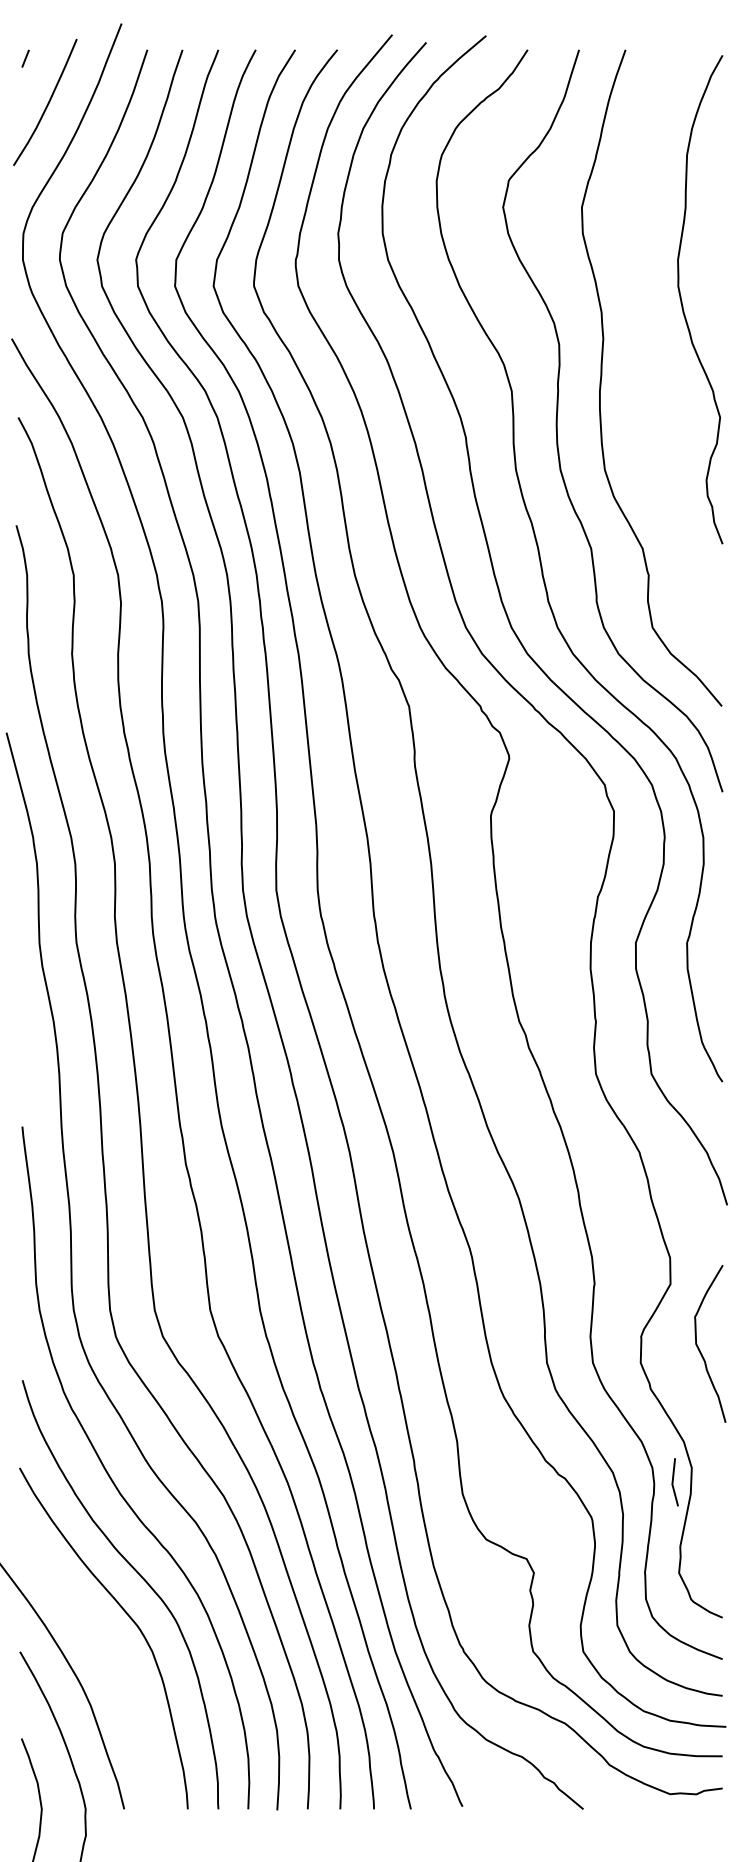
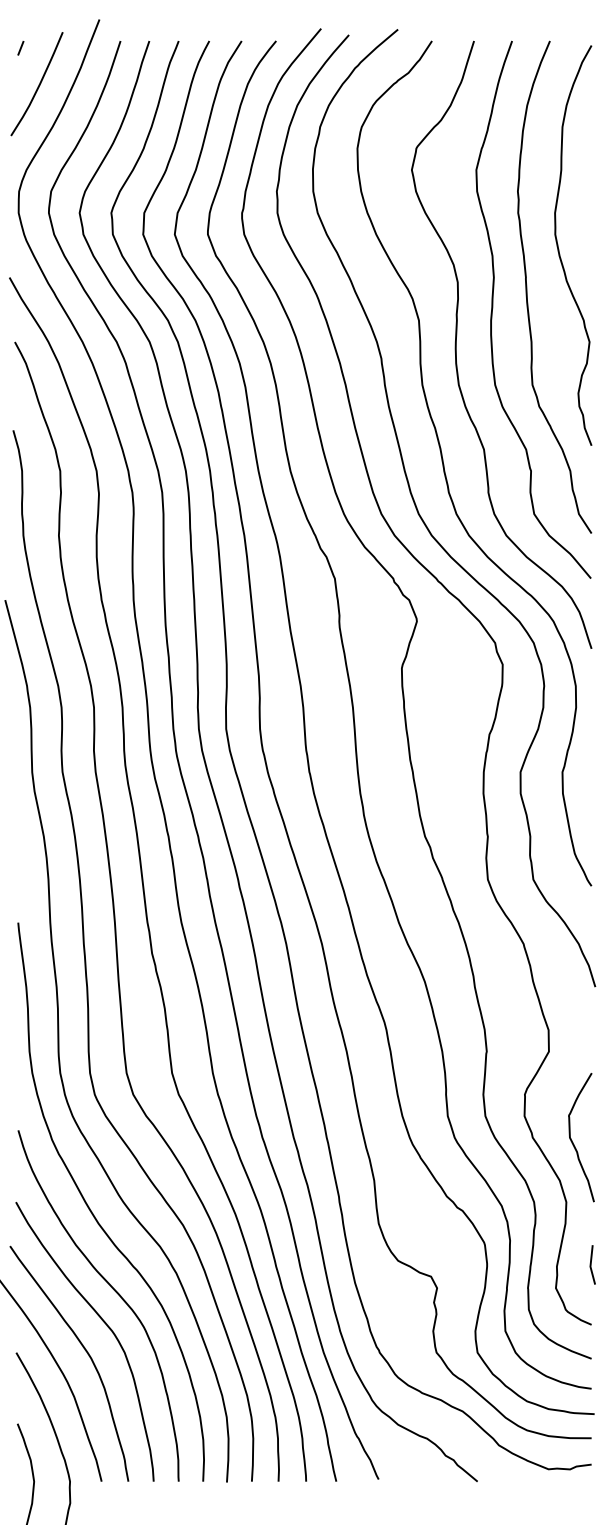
curve: (644, 349) -> (527, 286), added
curve: (700, 1349) -> (573, 1142), moved
line: (673, 1481) -> (591, 1264), moved
curve: (104, 1650) -> (85, 1351), added

